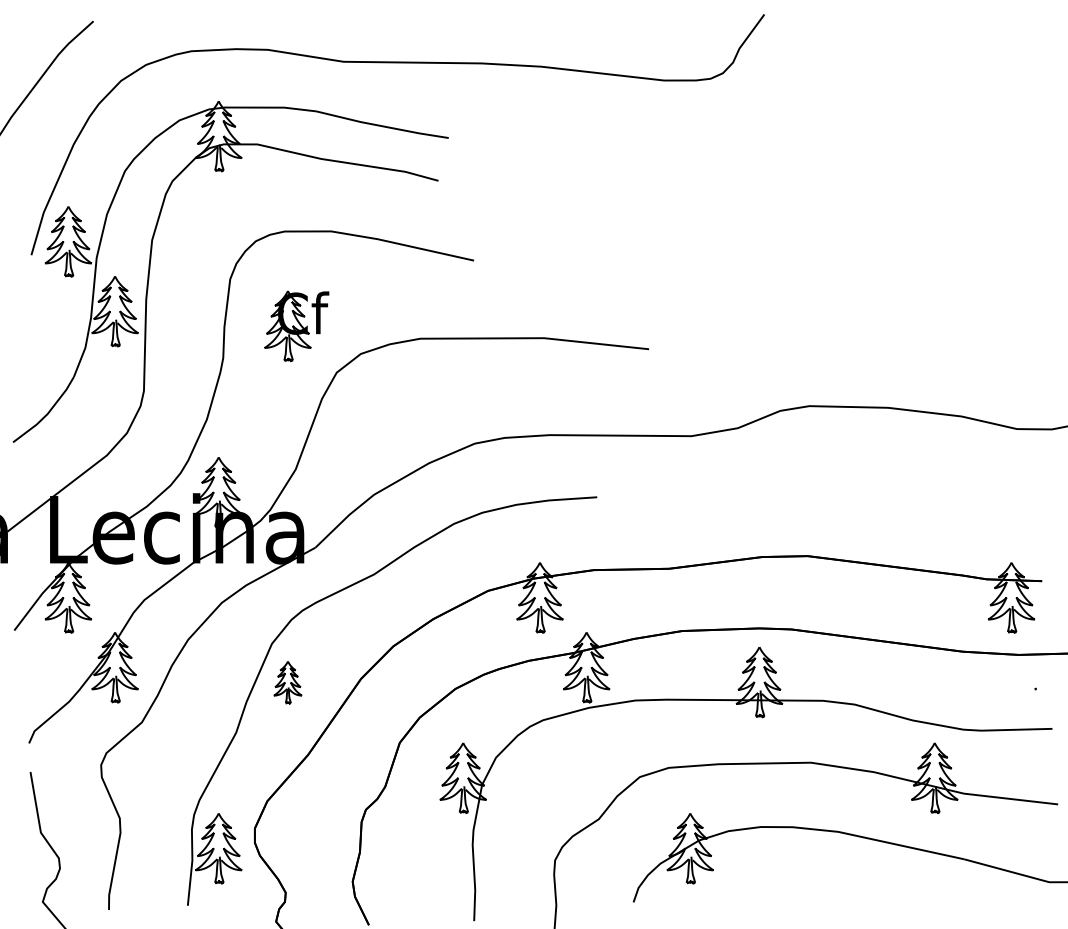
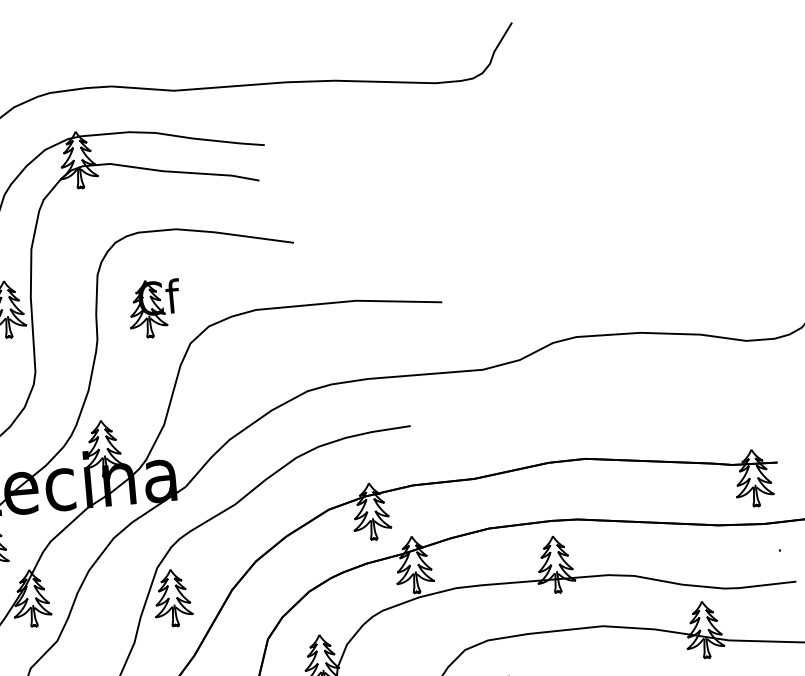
part: (287, 682) -> (172, 598), size x1.67

